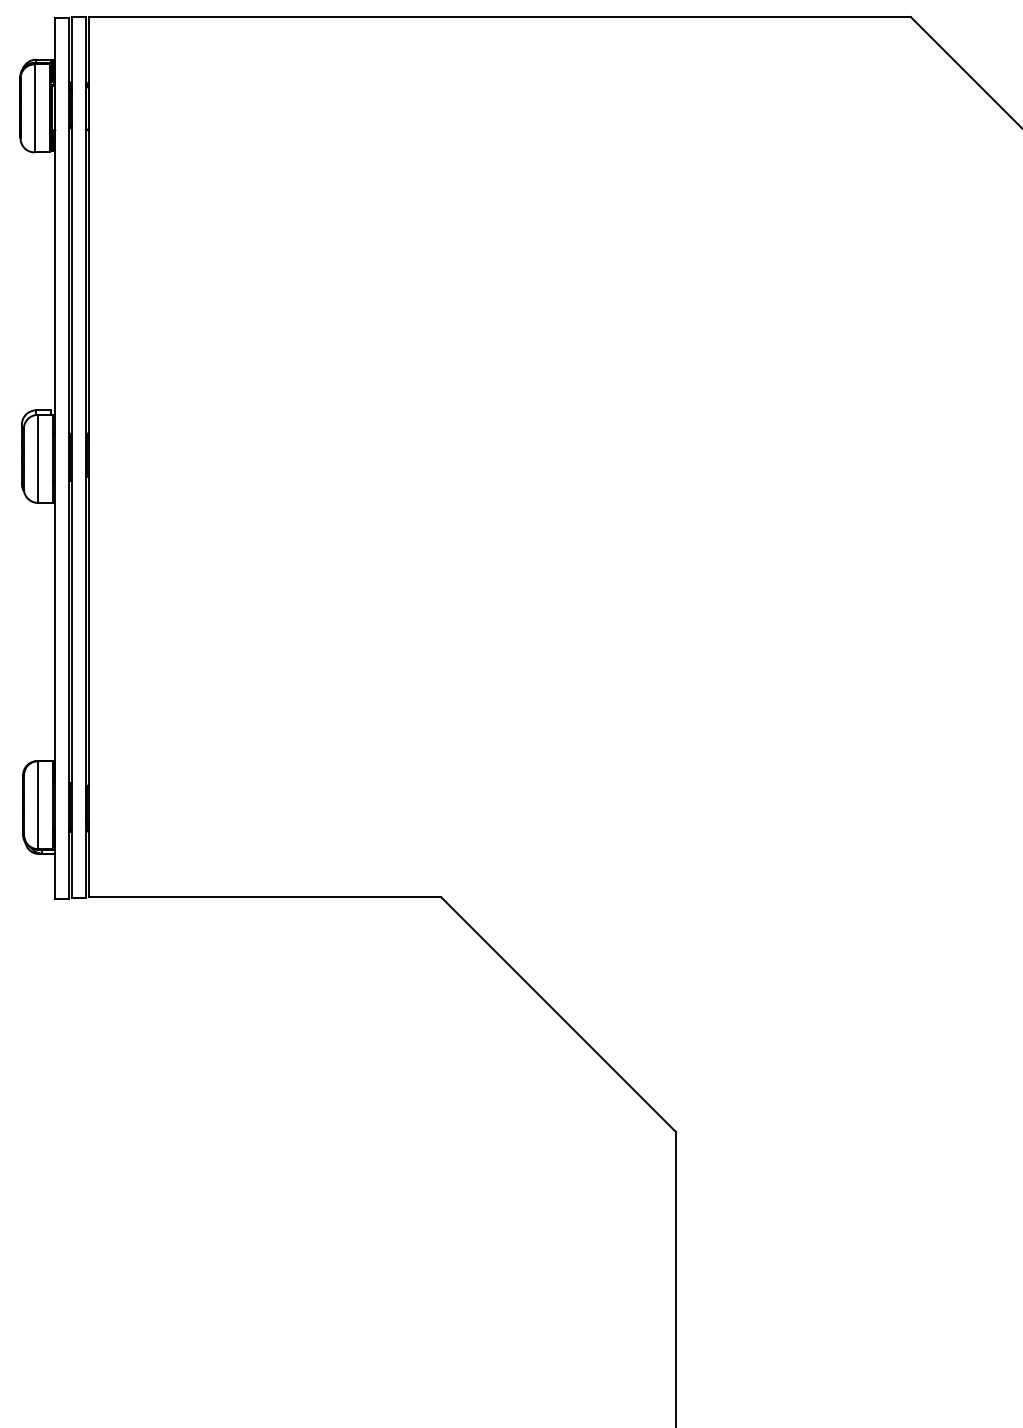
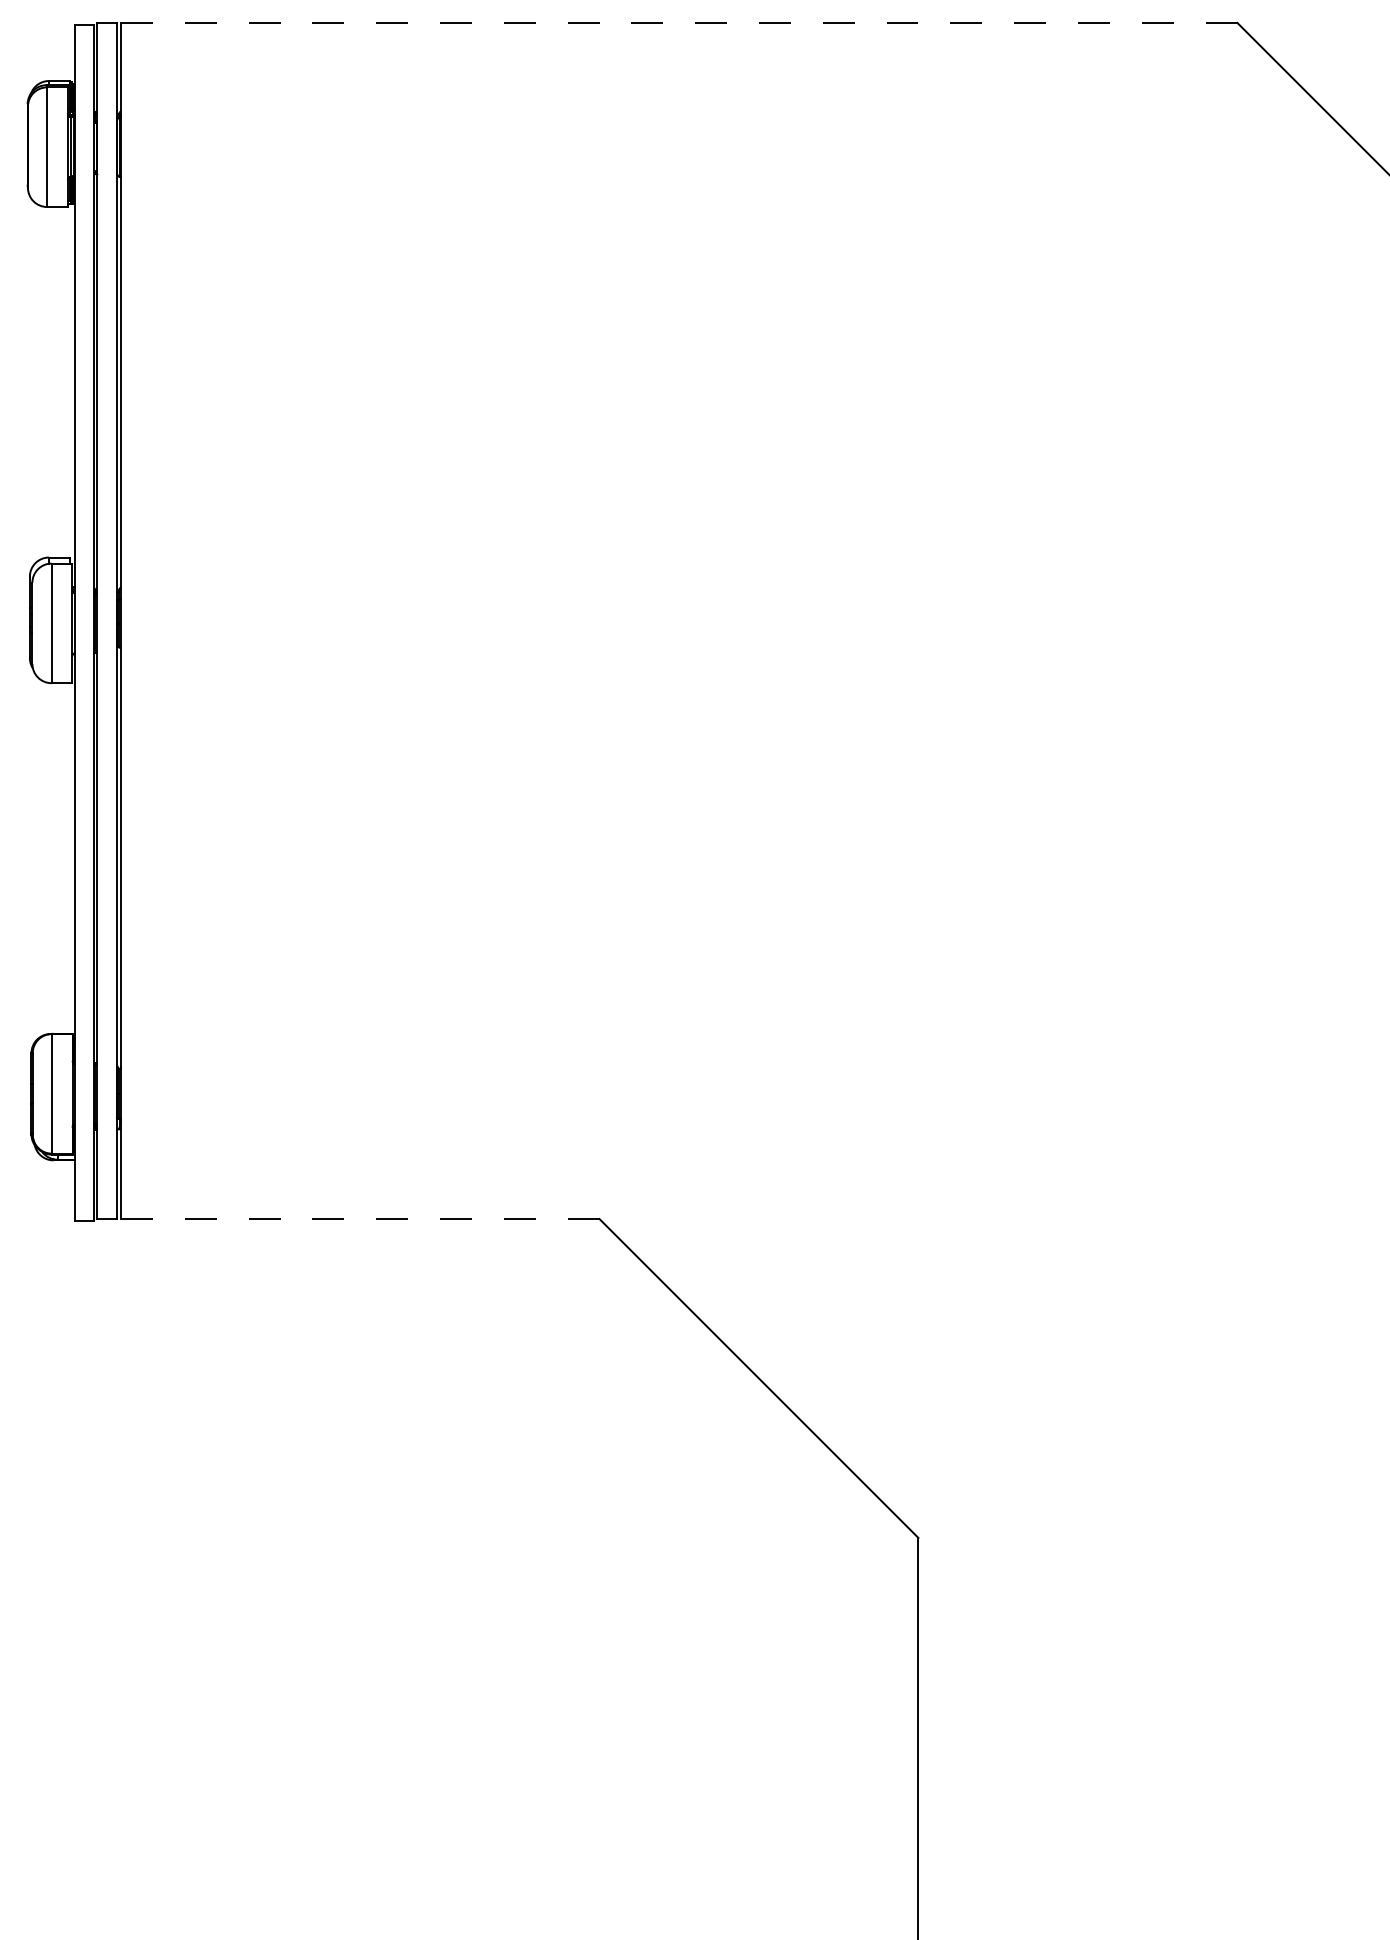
line: (499, 16) -> (678, 22), solid -> dashed
line: (264, 897) -> (359, 1219), solid -> dashed

